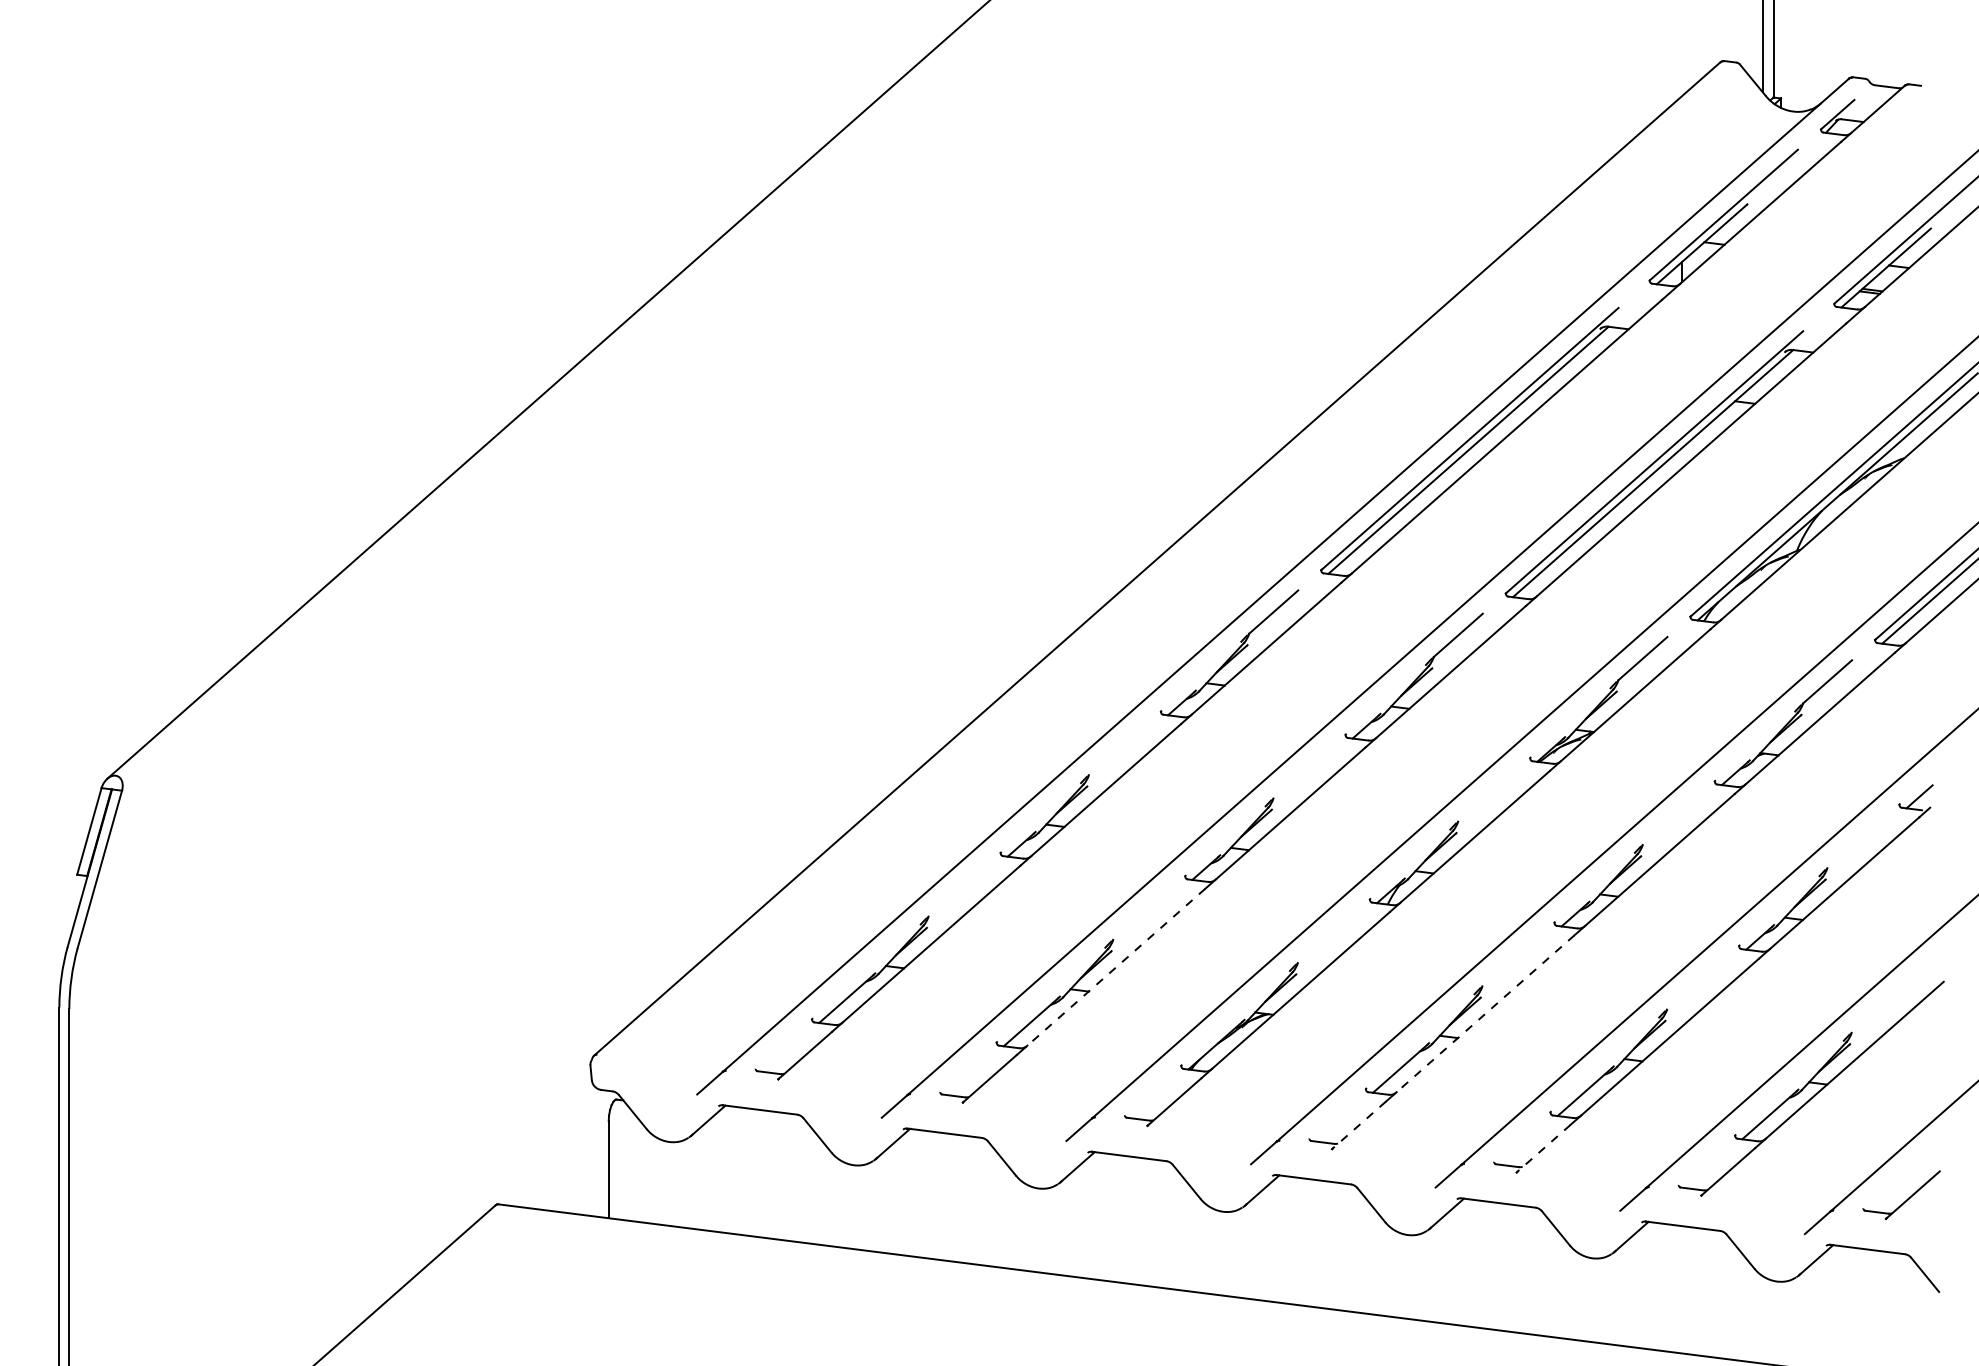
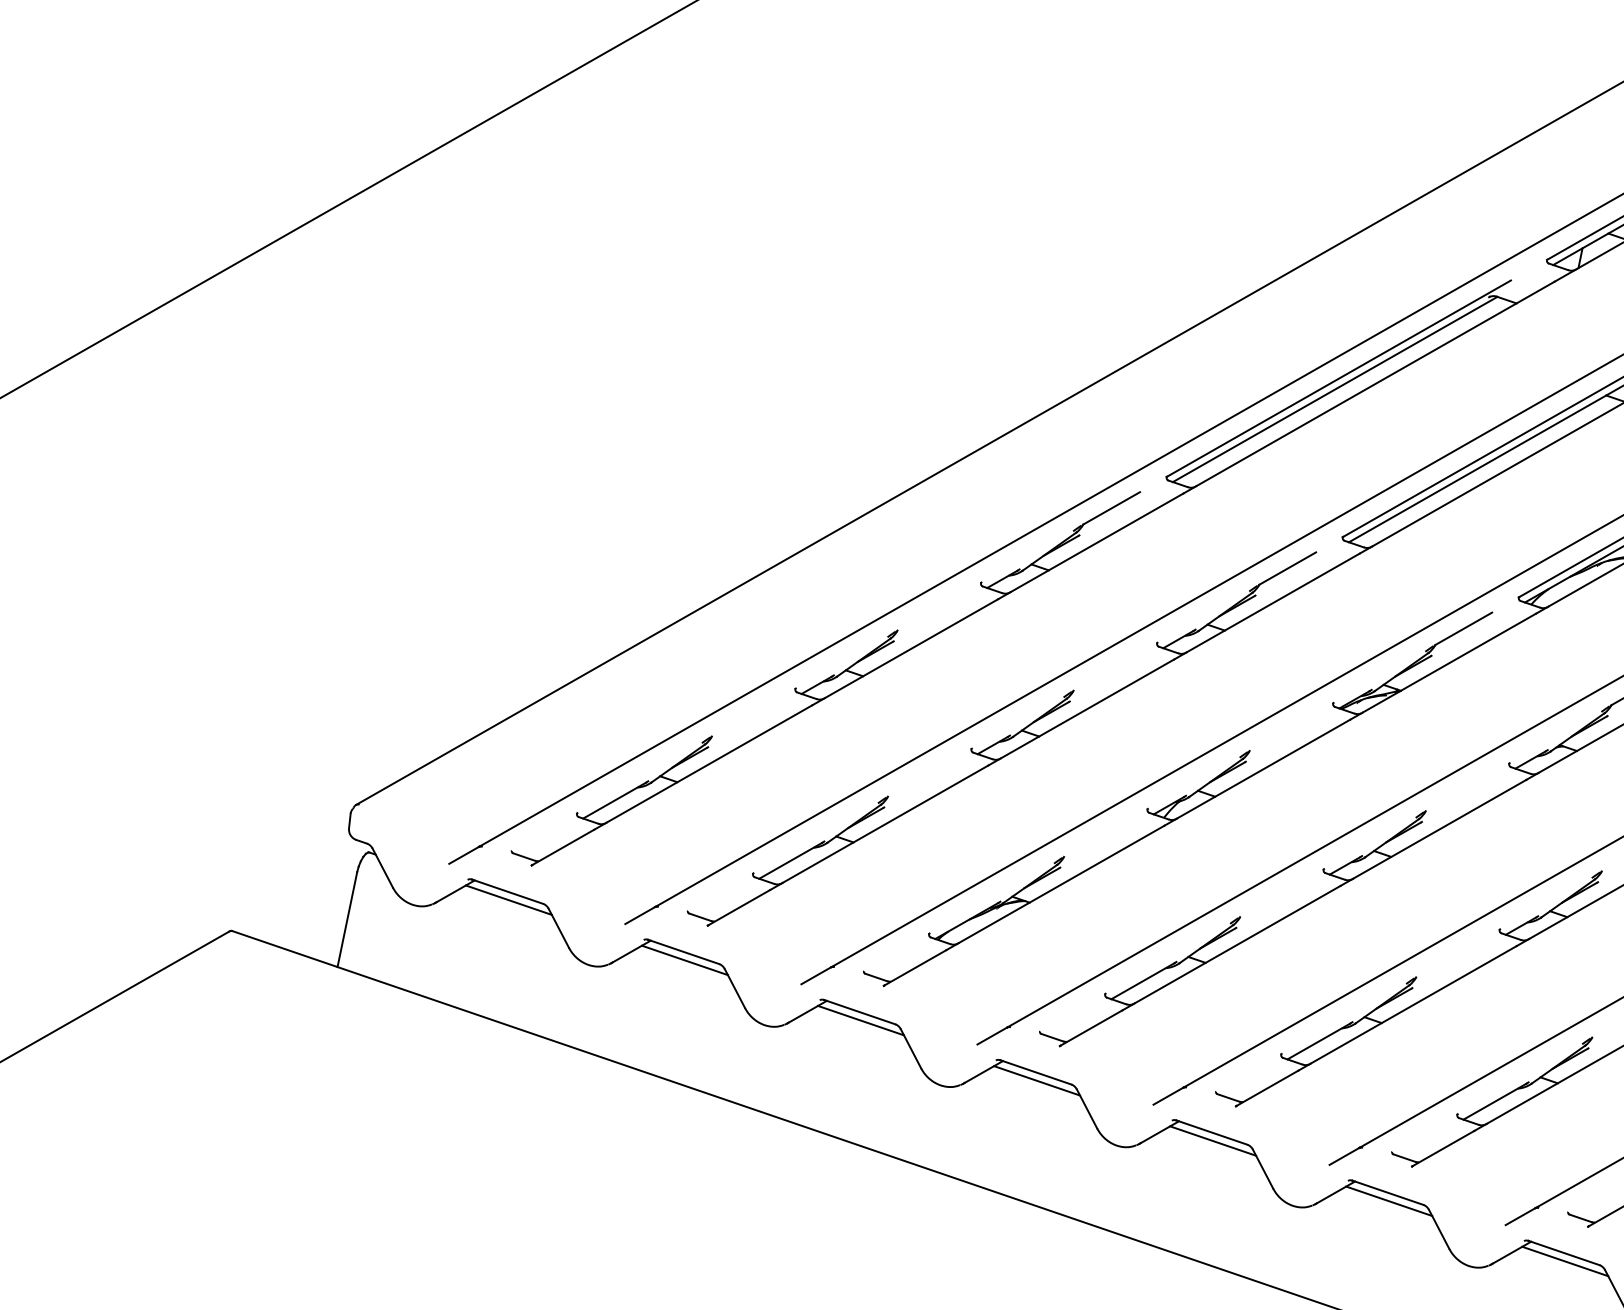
line: (1116, 967) -> (885, 824), dashed -> solid
line: (1485, 1013) -> (1237, 944), dashed -> solid
line: (762, 1117) -> (508, 899), added
line: (1359, 1125) -> (1091, 1028), dashed -> solid
line: (947, 1140) -> (685, 959), added
line: (1543, 1148) -> (1267, 1088), dashed -> solid
line: (1132, 1164) -> (861, 1020), added
line: (1316, 1187) -> (1036, 1080), added
line: (1501, 1210) -> (1213, 1140), added
line: (1685, 1234) -> (1388, 1201), added
line: (1870, 1257) -> (1565, 1261), added

